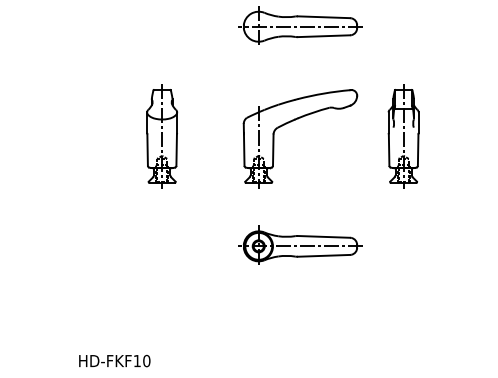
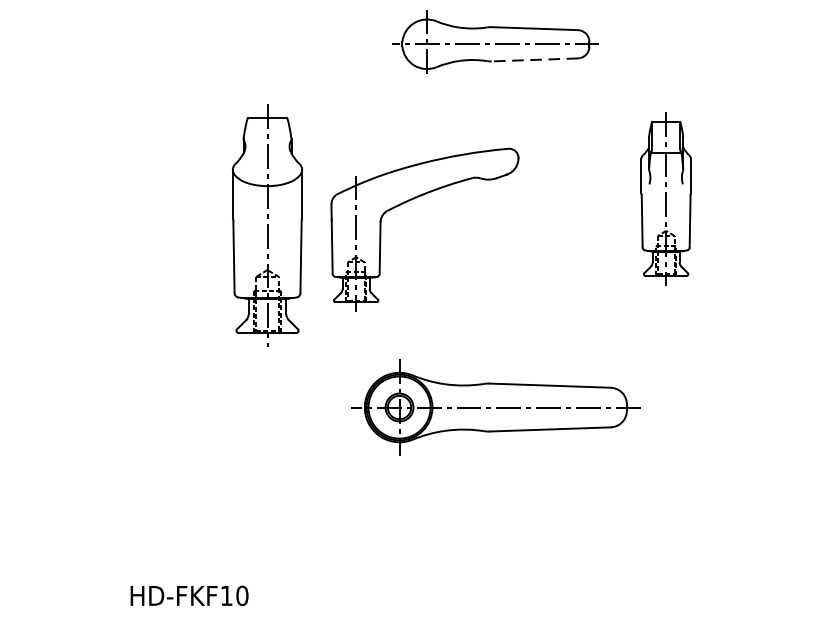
line: (323, 36) -> (533, 60), solid -> dashed
part: (291, 122) -> (410, 202), moved
part: (162, 136) -> (268, 225), size x1.4
part: (403, 136) -> (665, 198), moved
part: (300, 244) -> (495, 403), size x1.4

